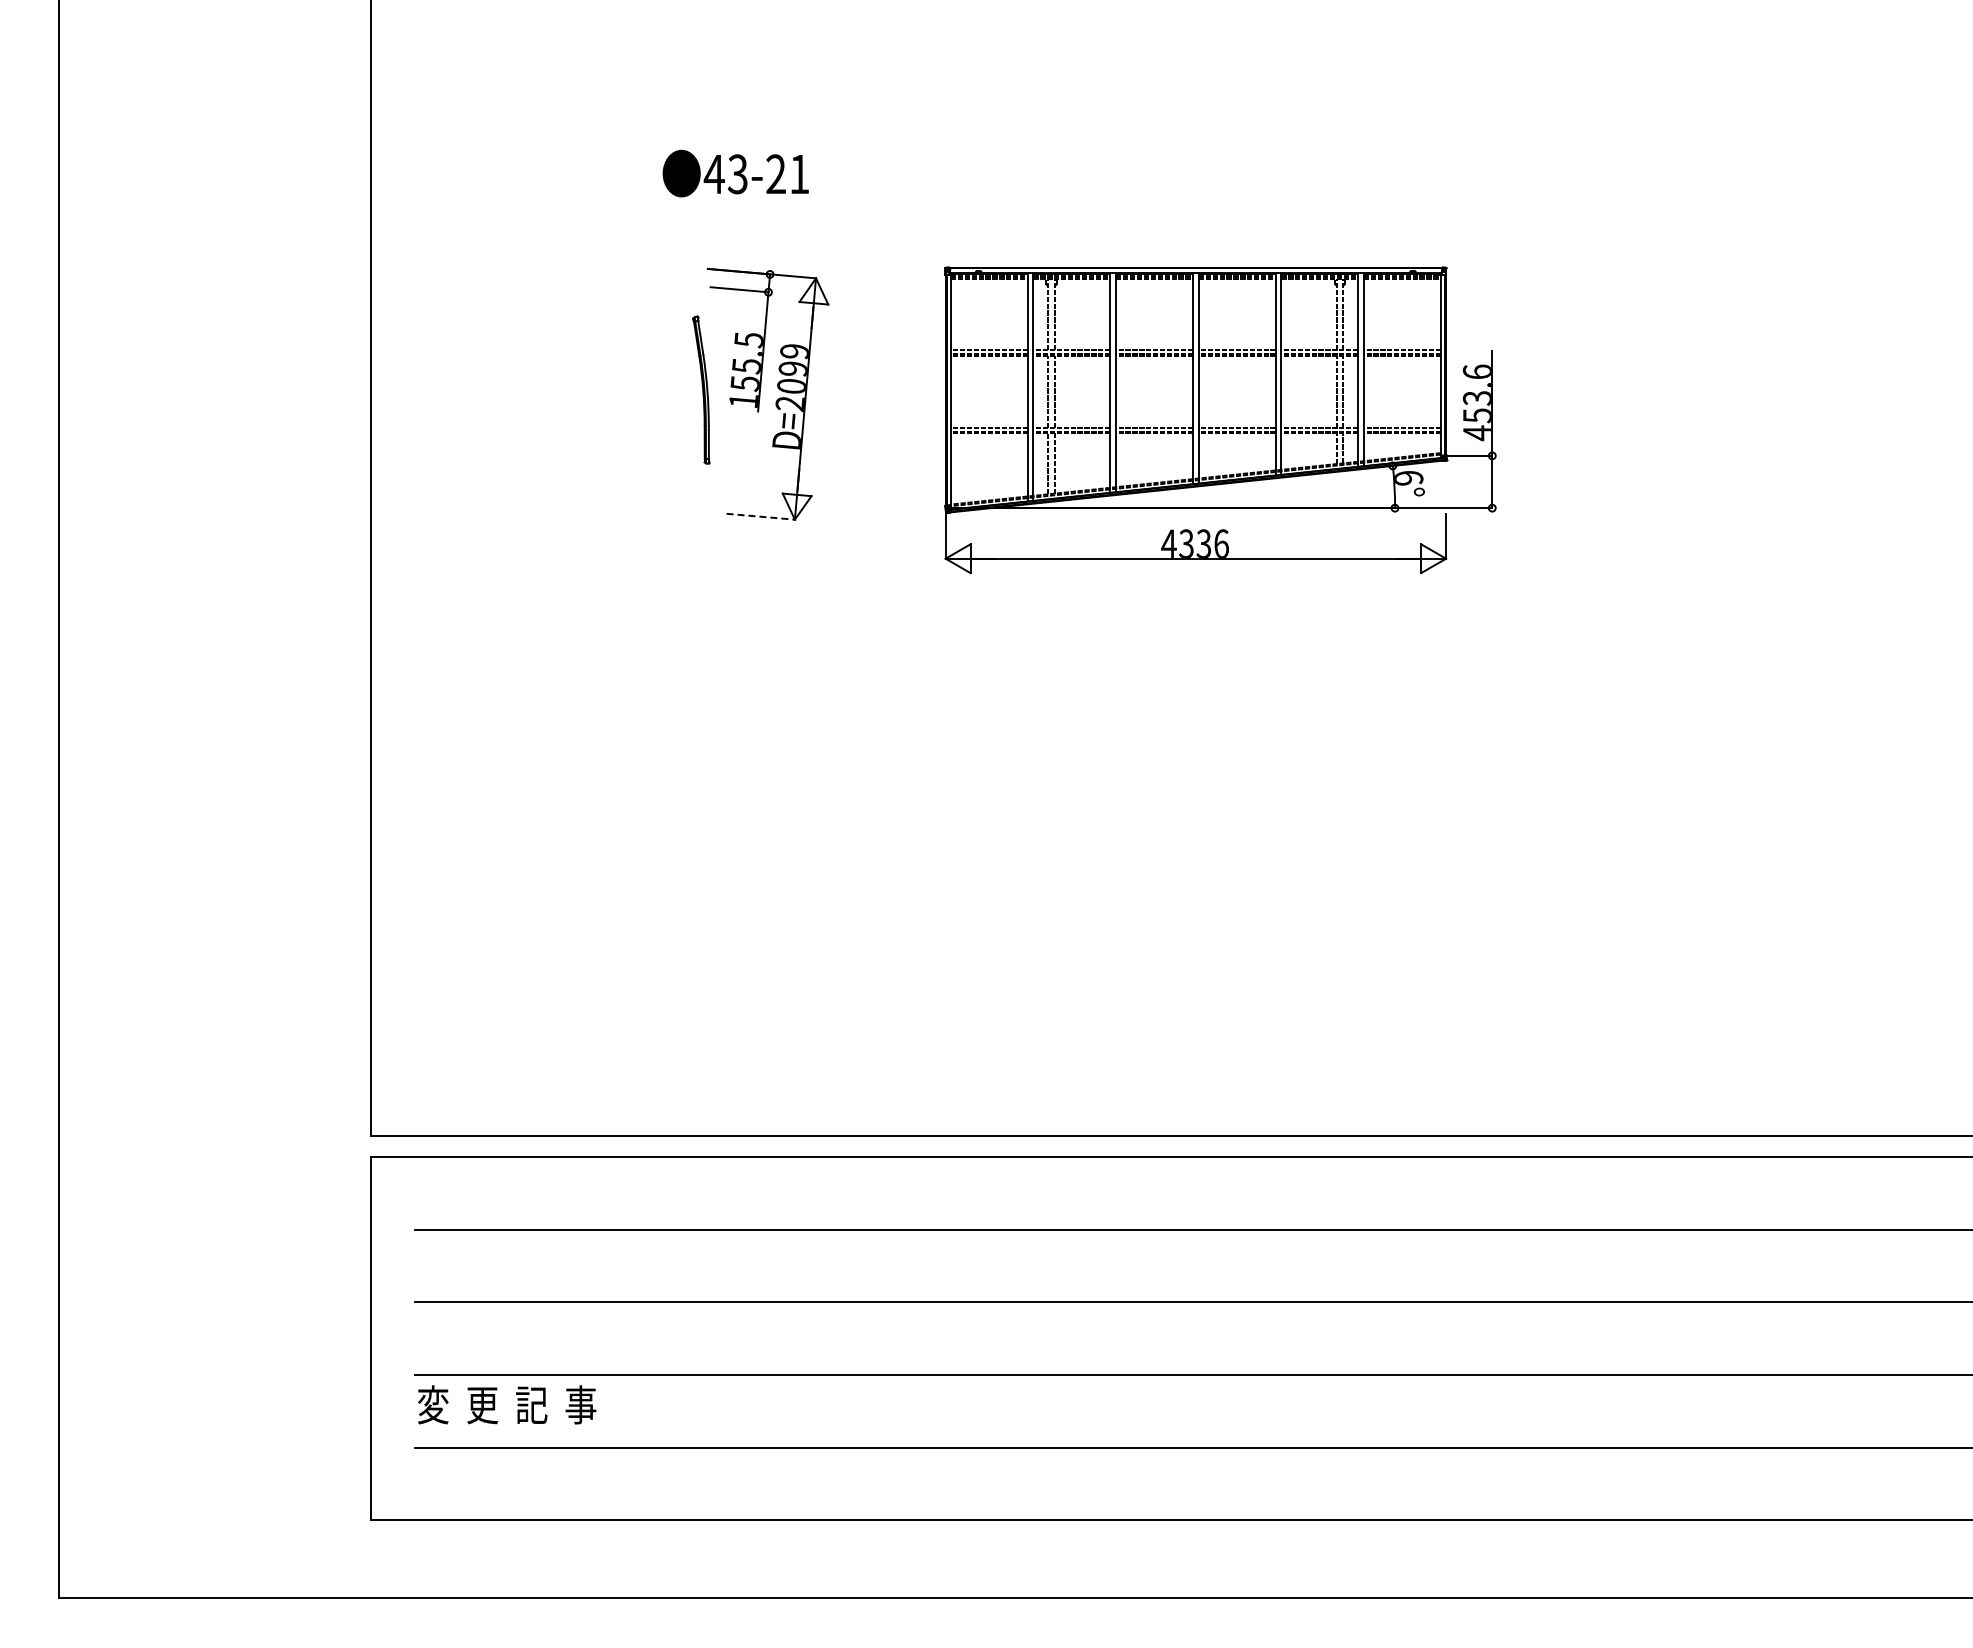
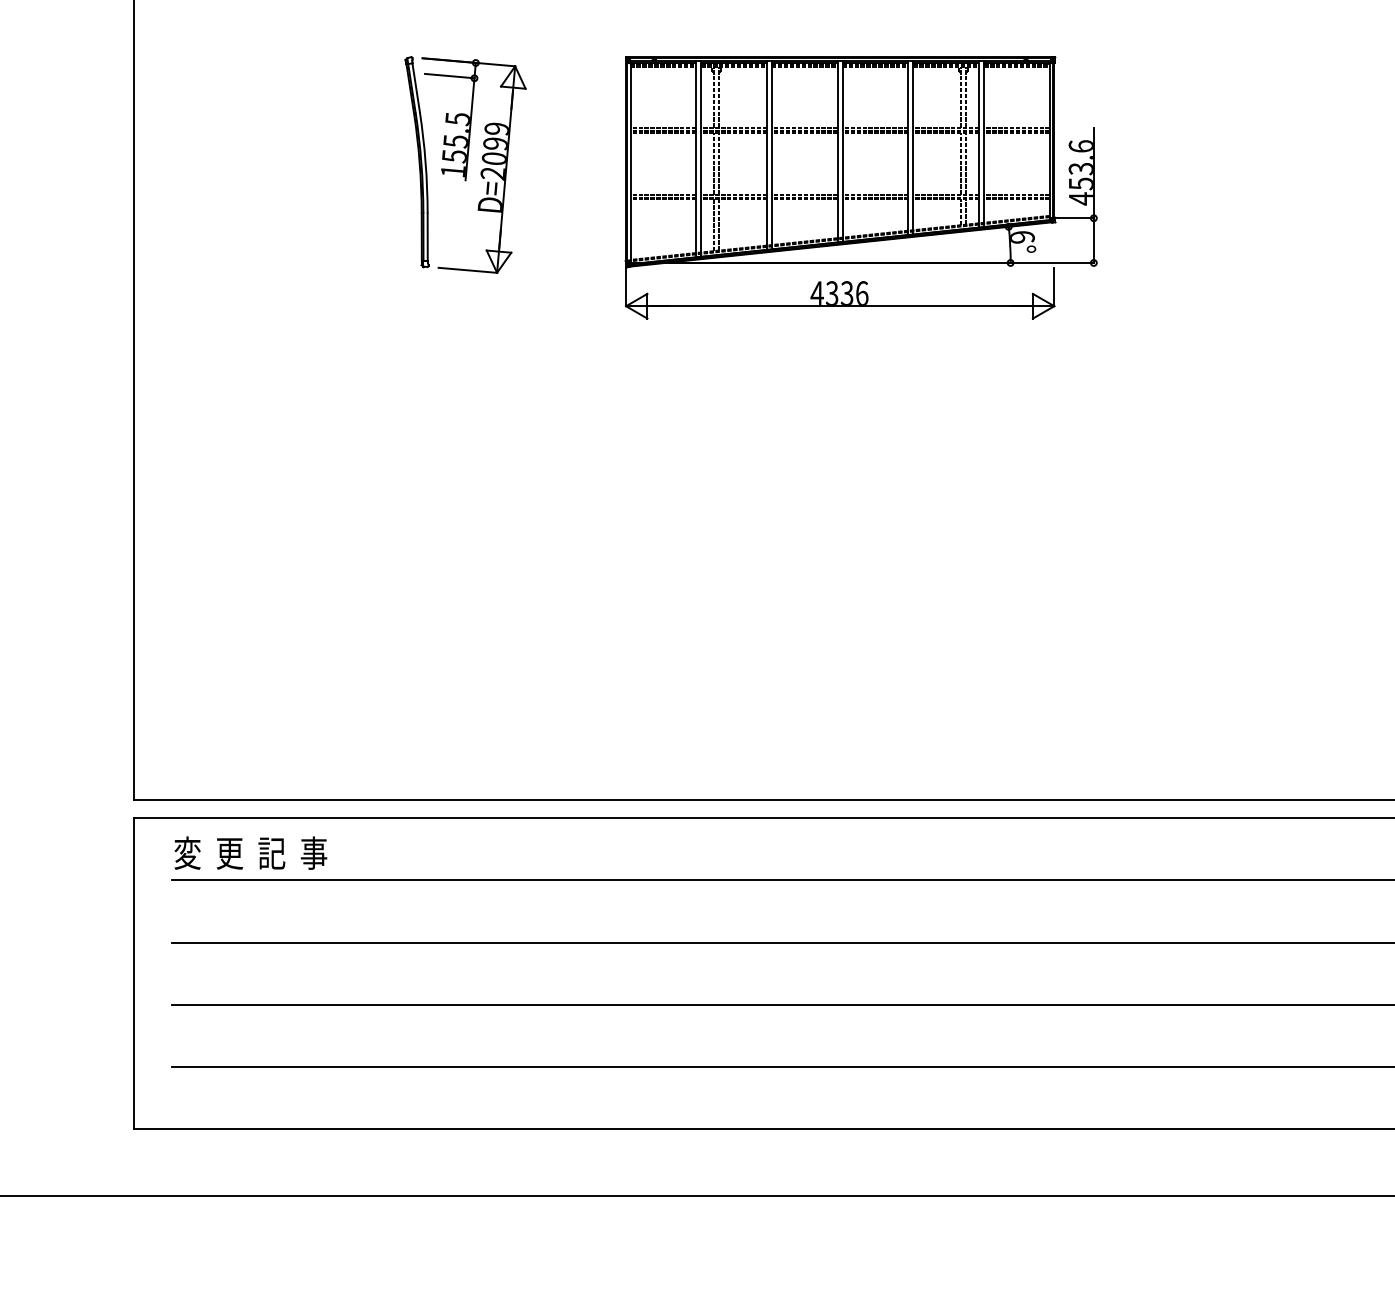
part: (701, 389) -> (417, 161), size x1.67
line: (761, 516) -> (468, 270), dashed -> solid
text: (507, 1404) -> (251, 852), moved

